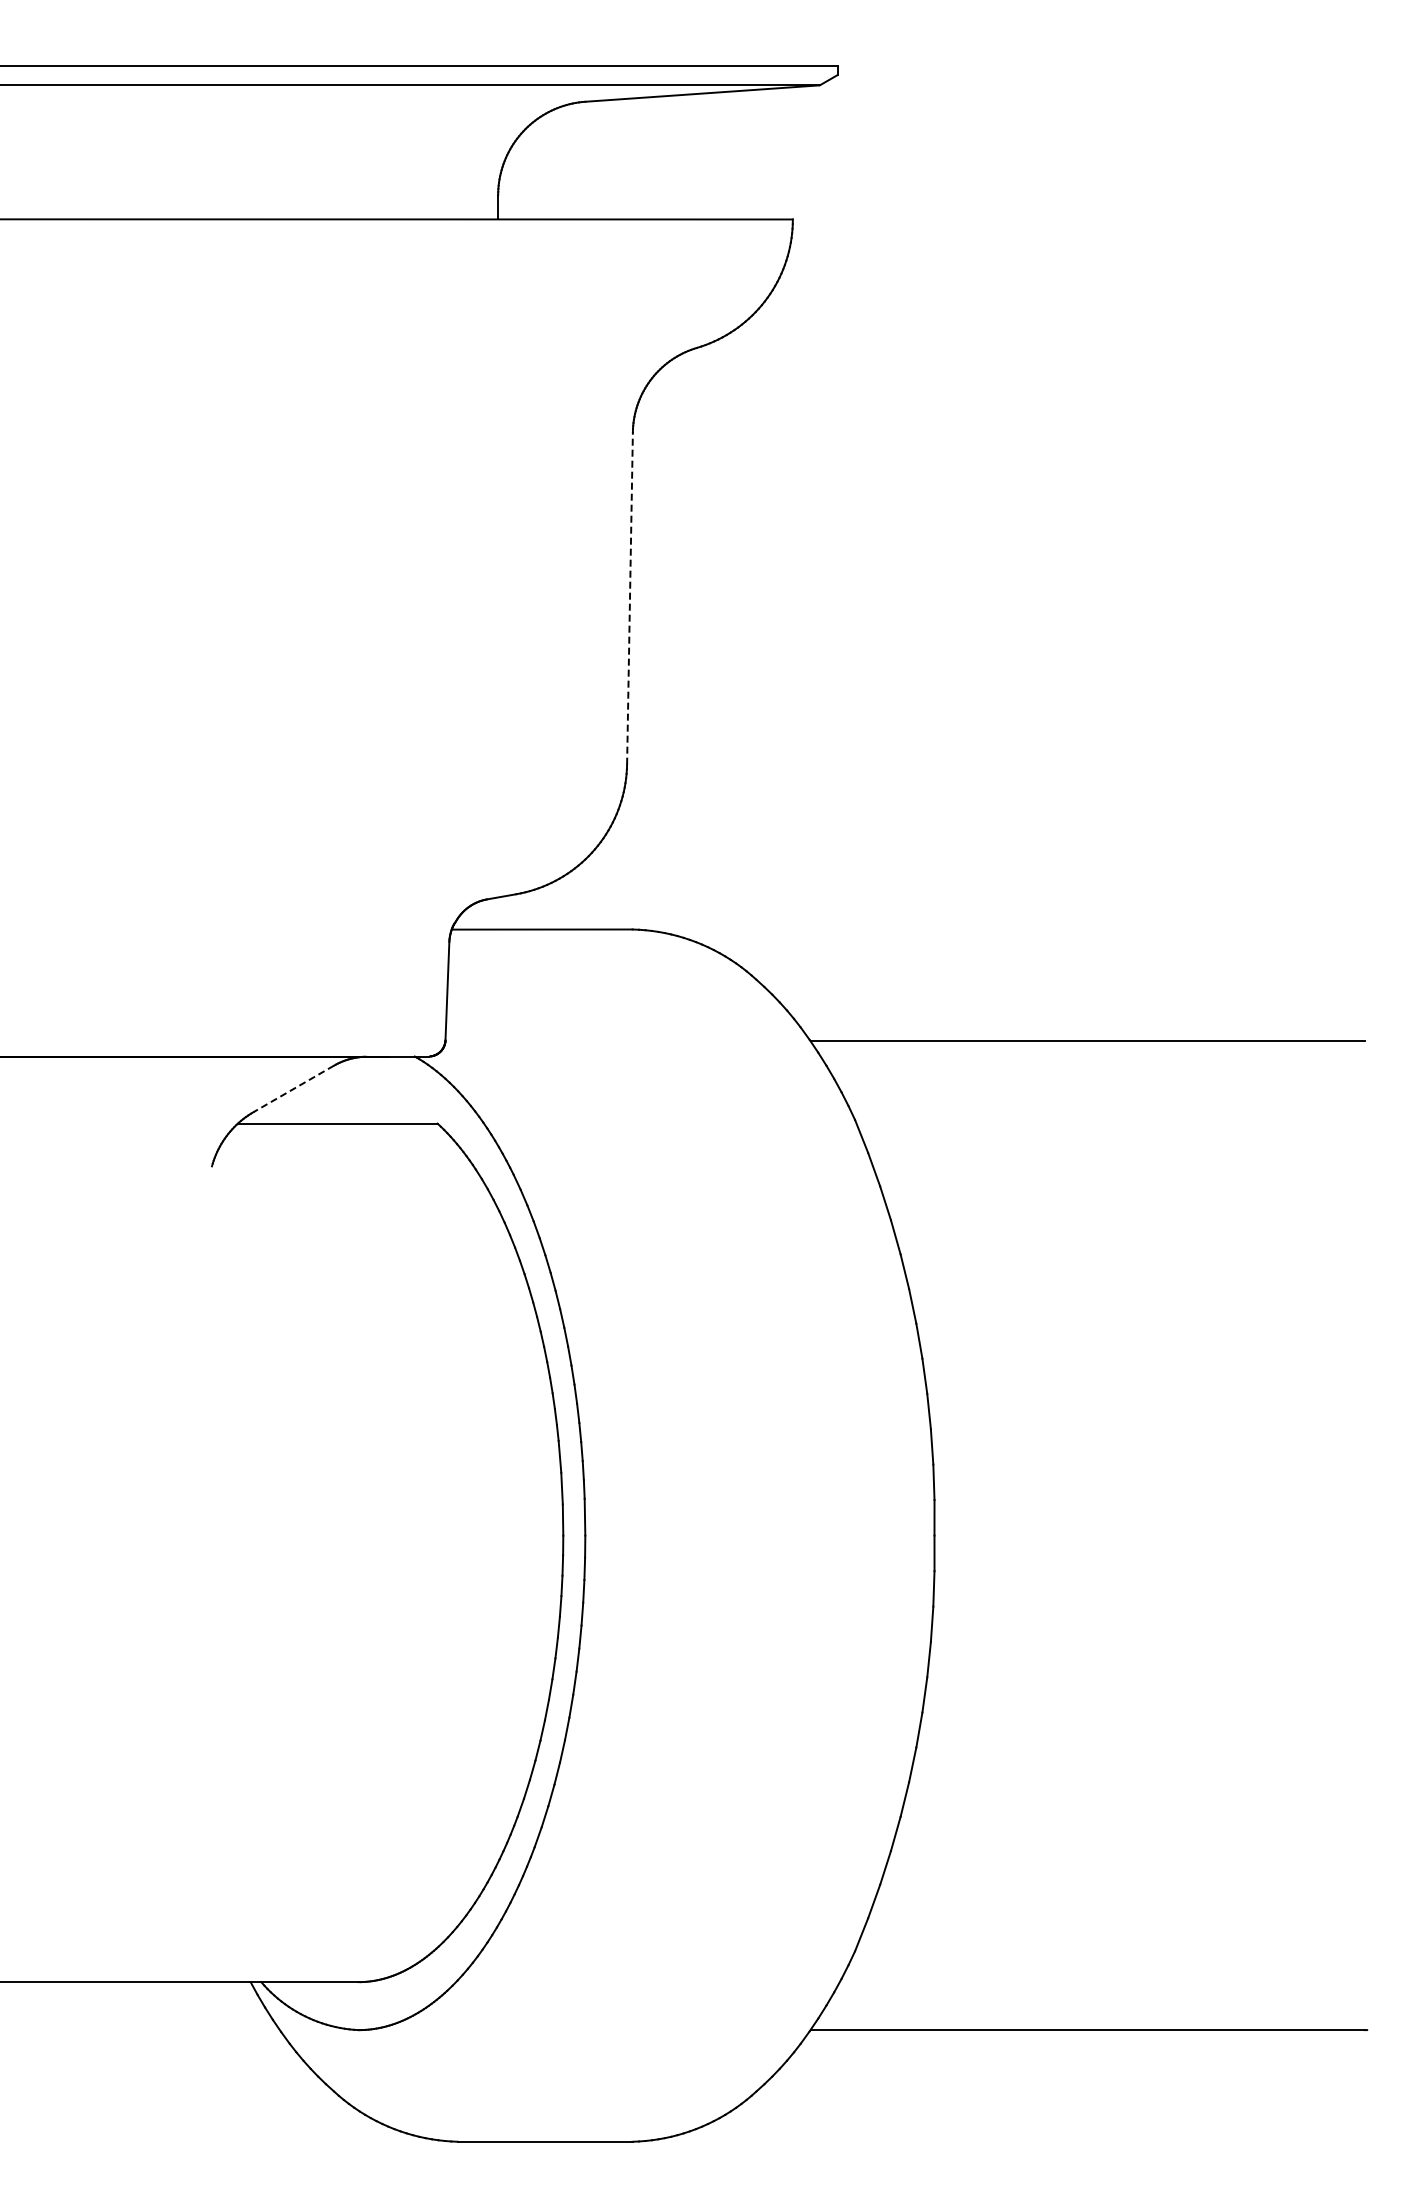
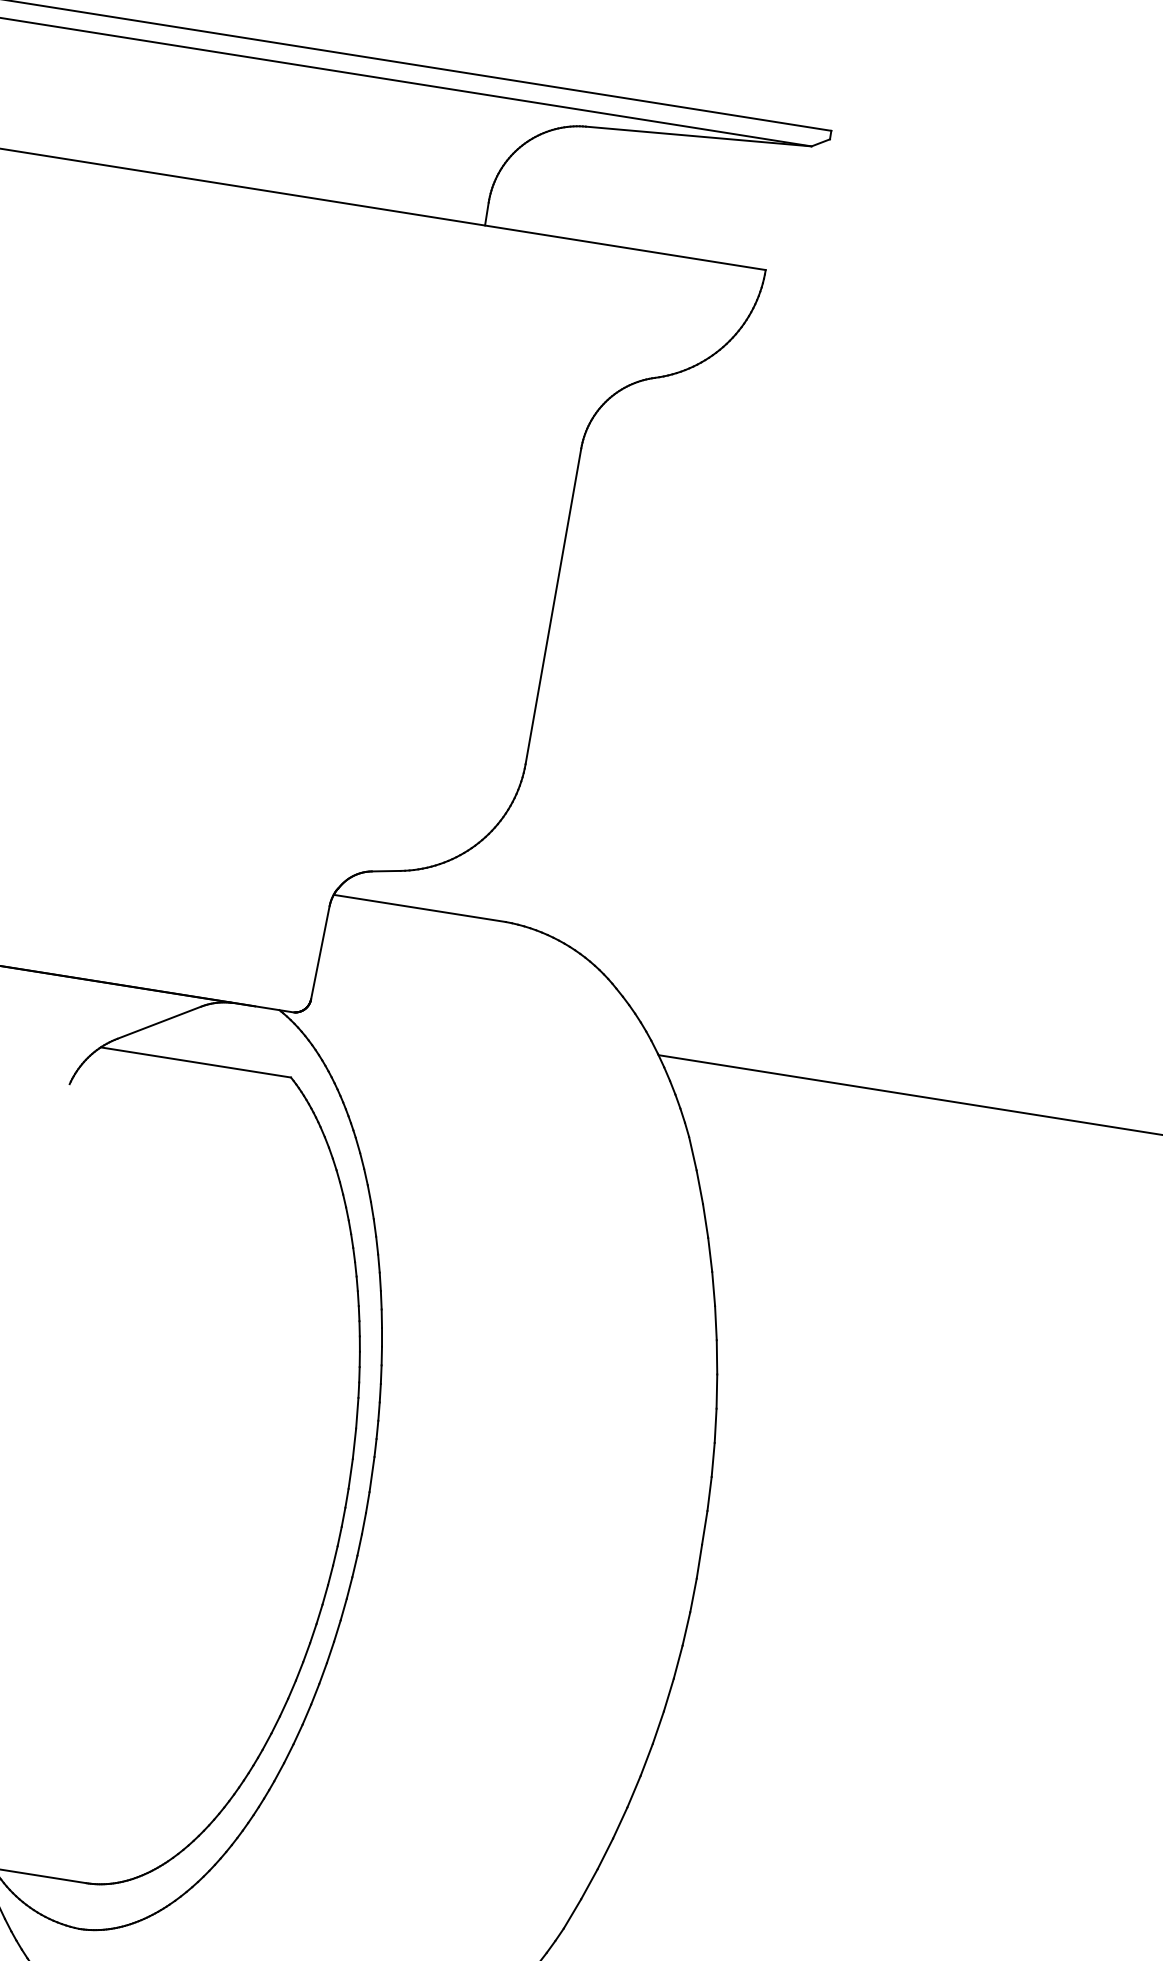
line: (630, 597) -> (554, 605), dashed -> solid
line: (293, 1089) -> (158, 1023), dashed -> solid

